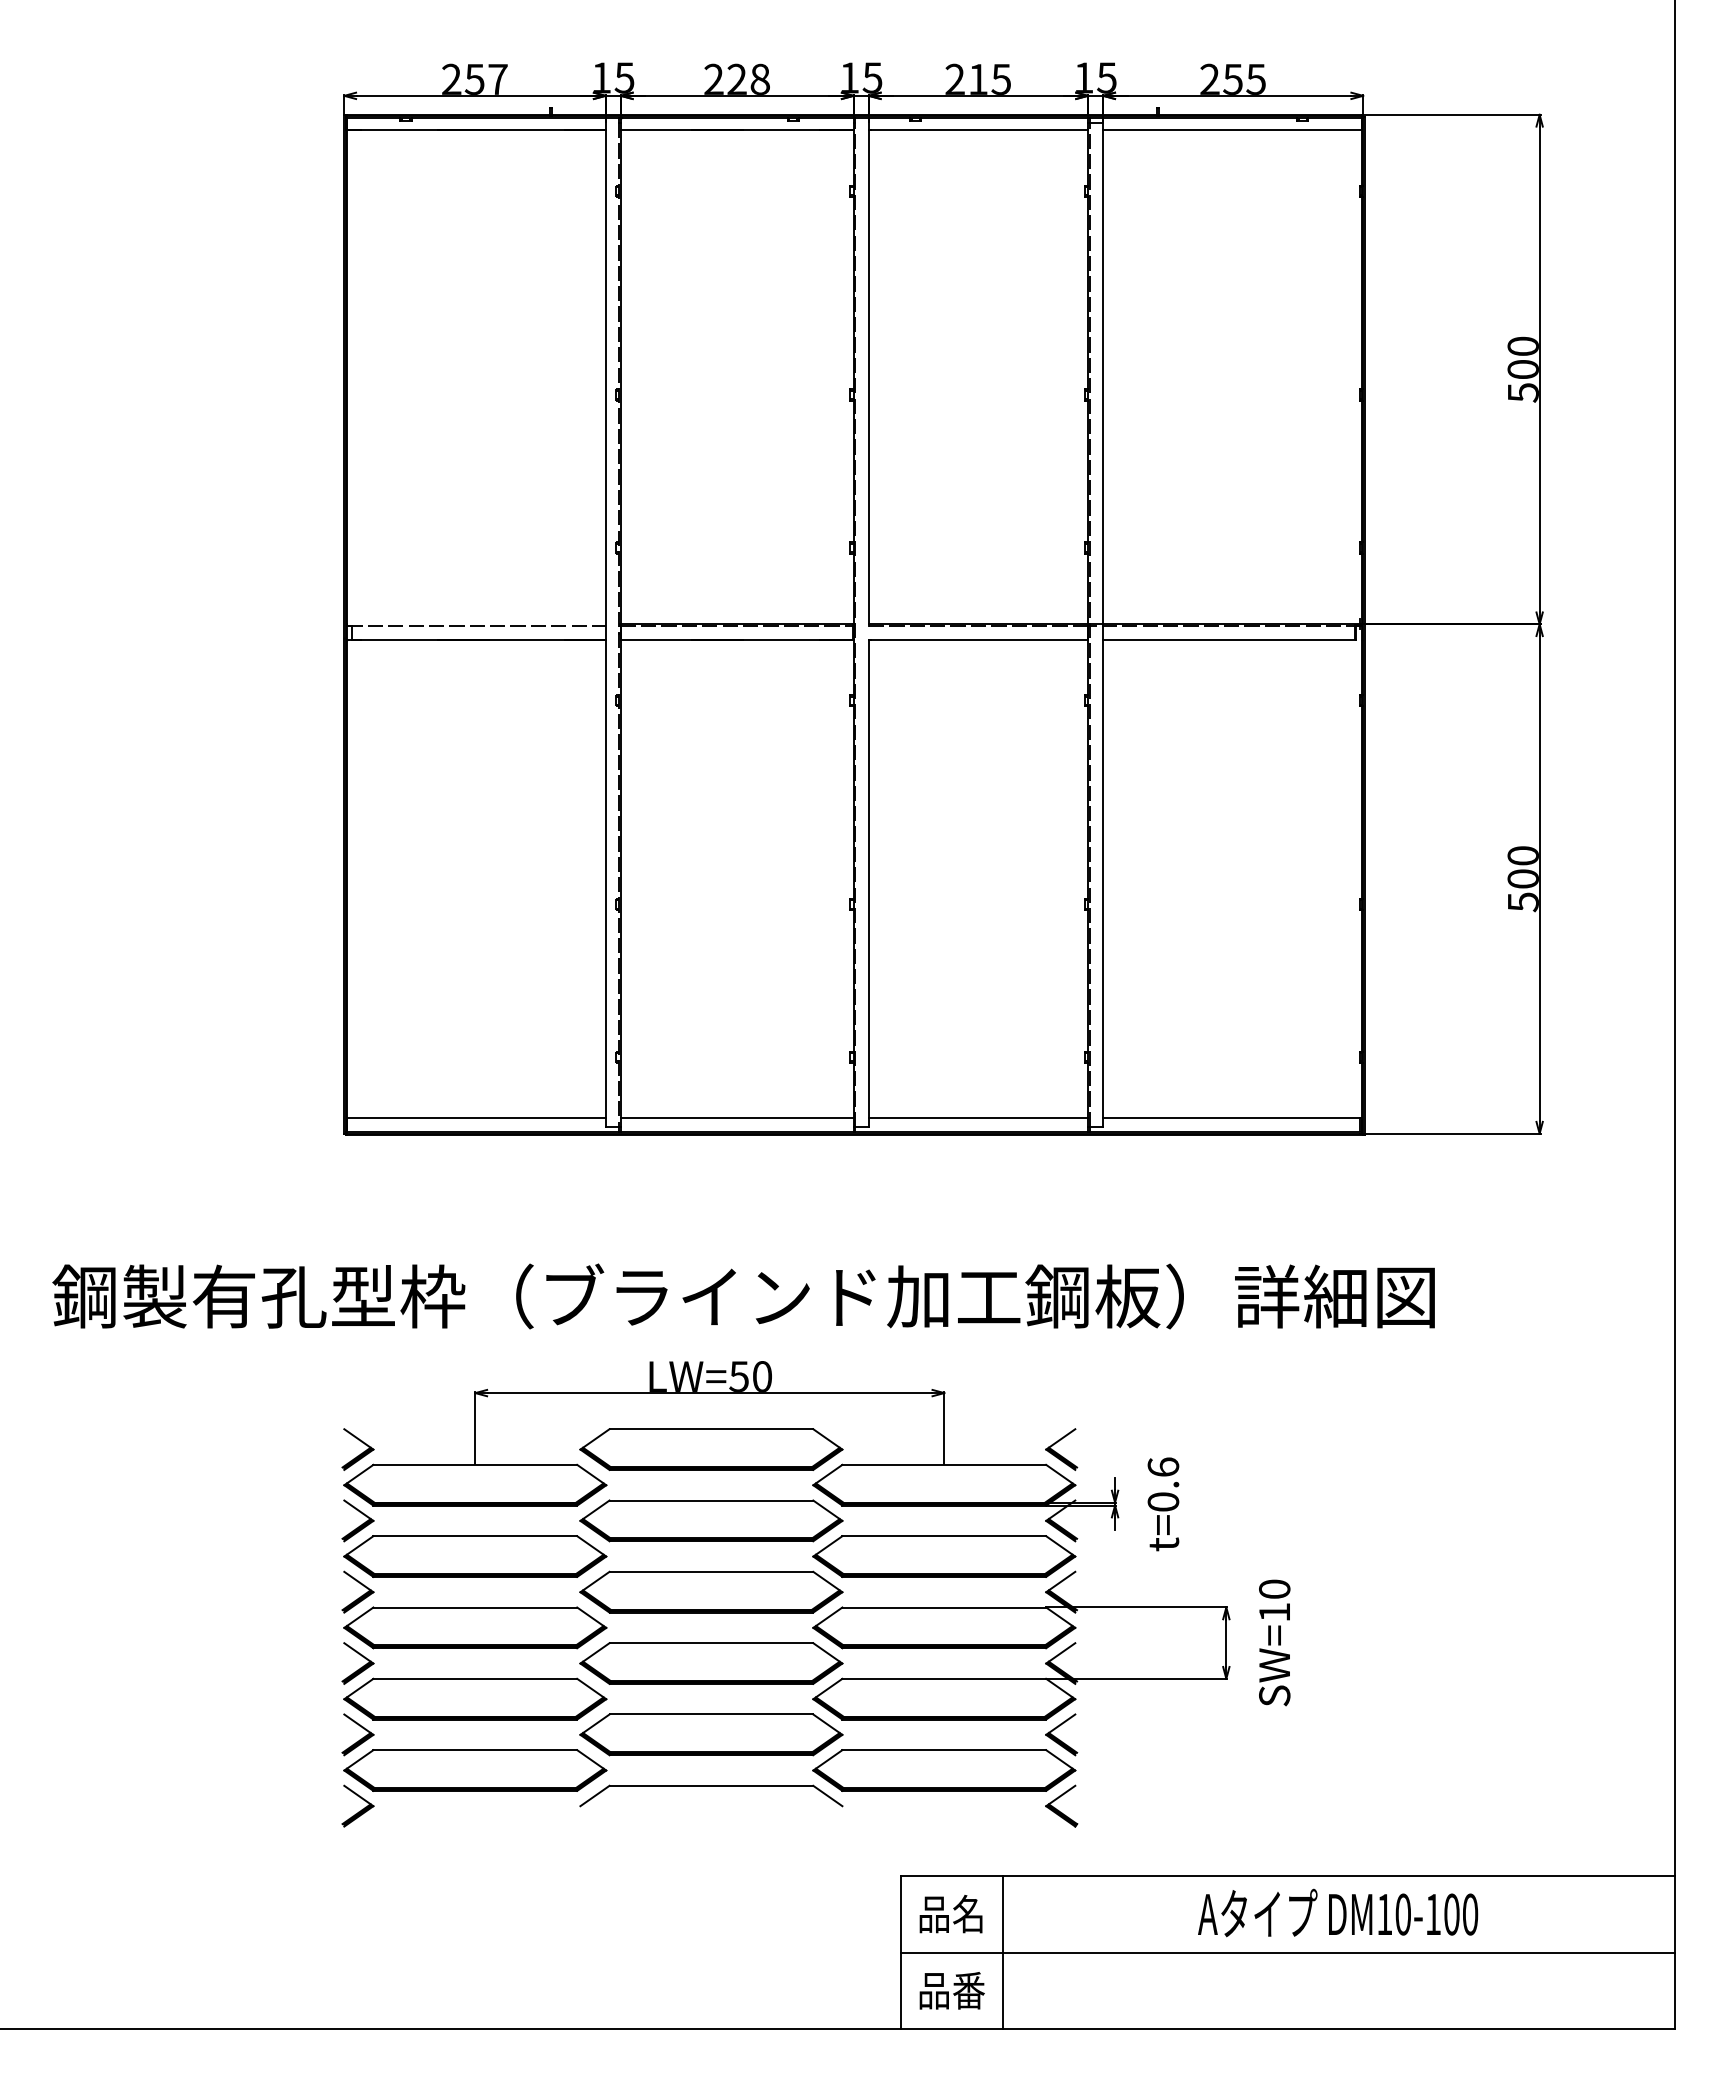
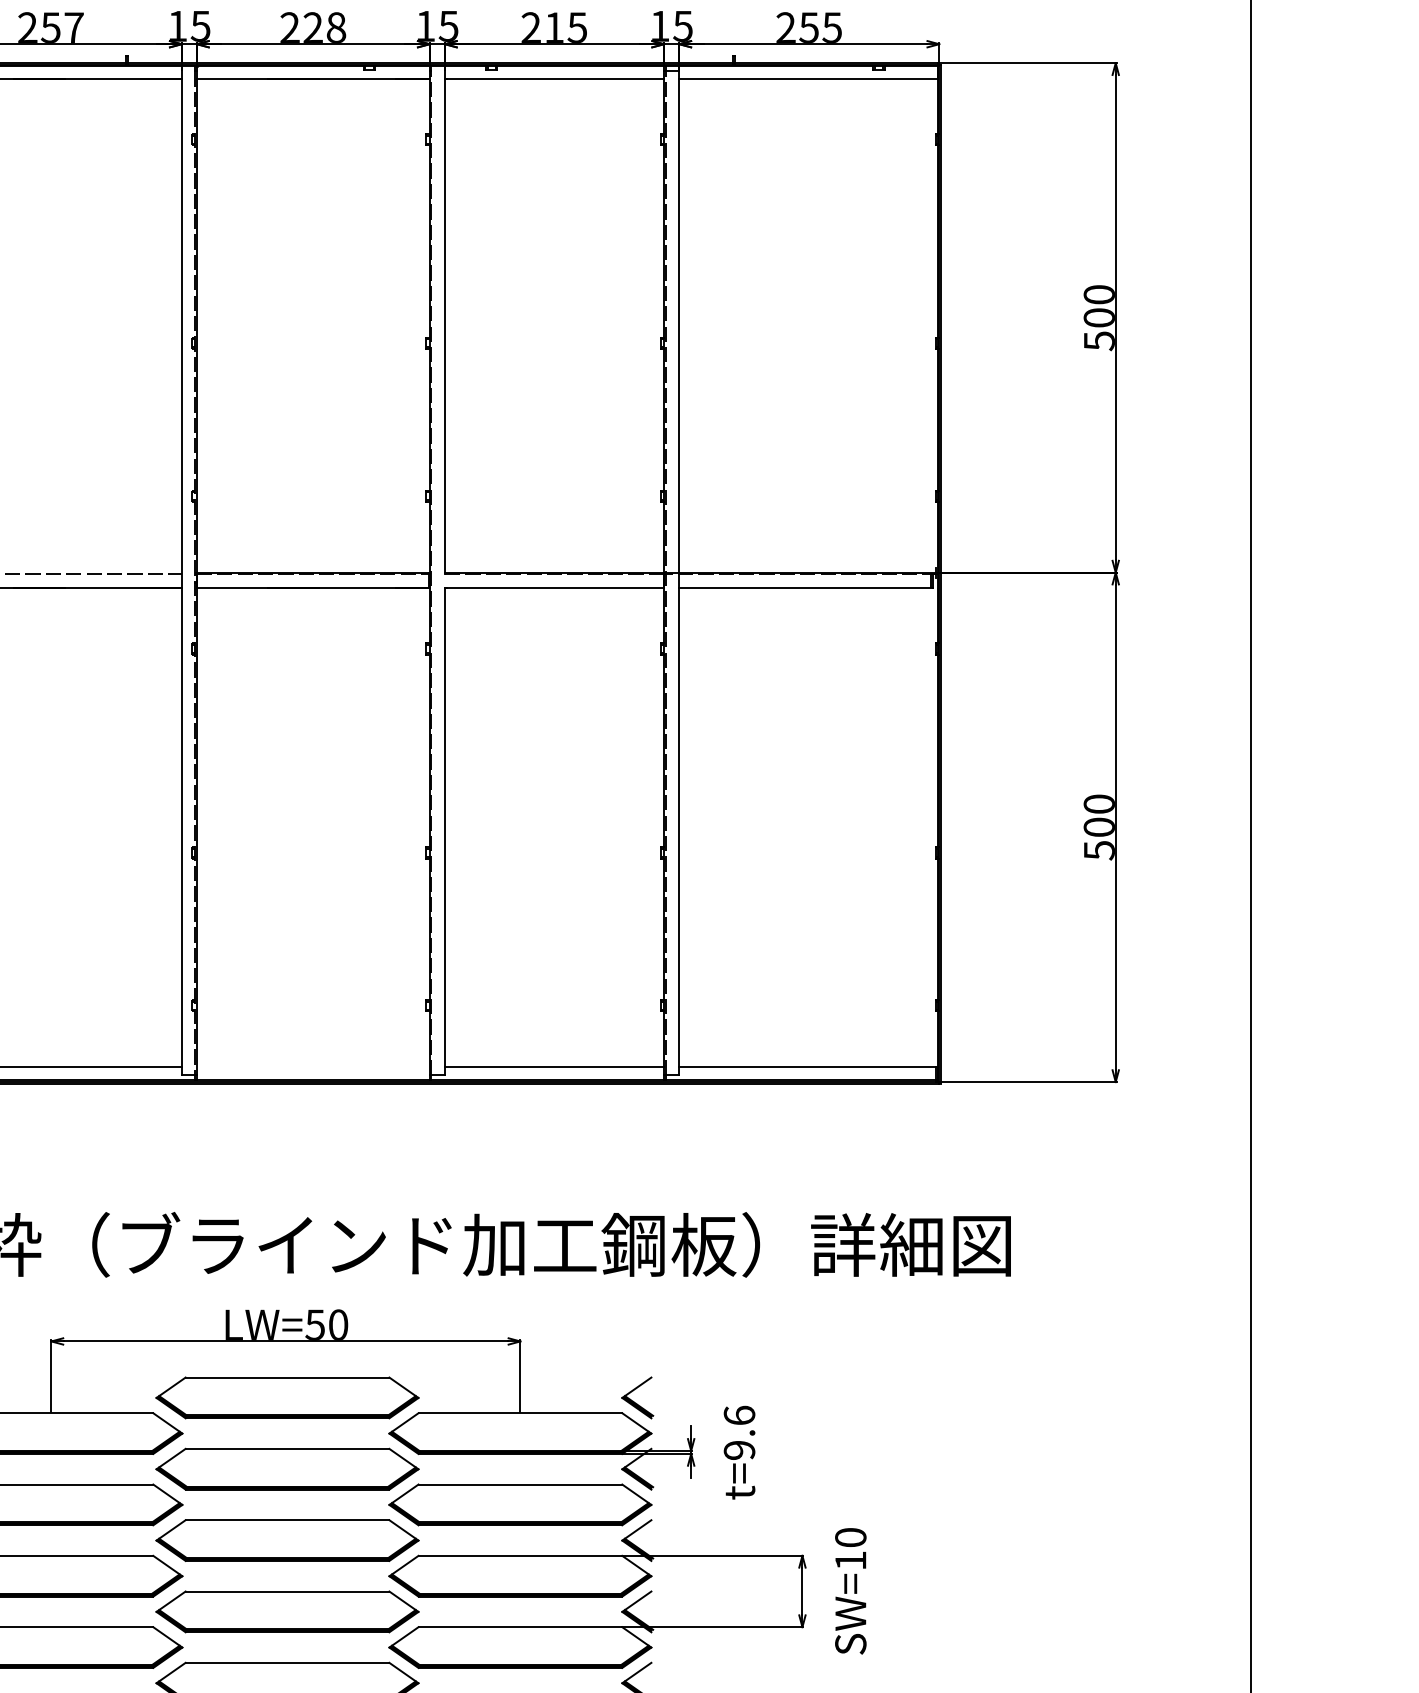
line: (736, 1118) -> (312, 1066), removed
text: (1163, 1501) -> (739, 1449), t=0.6 -> t=9.6

